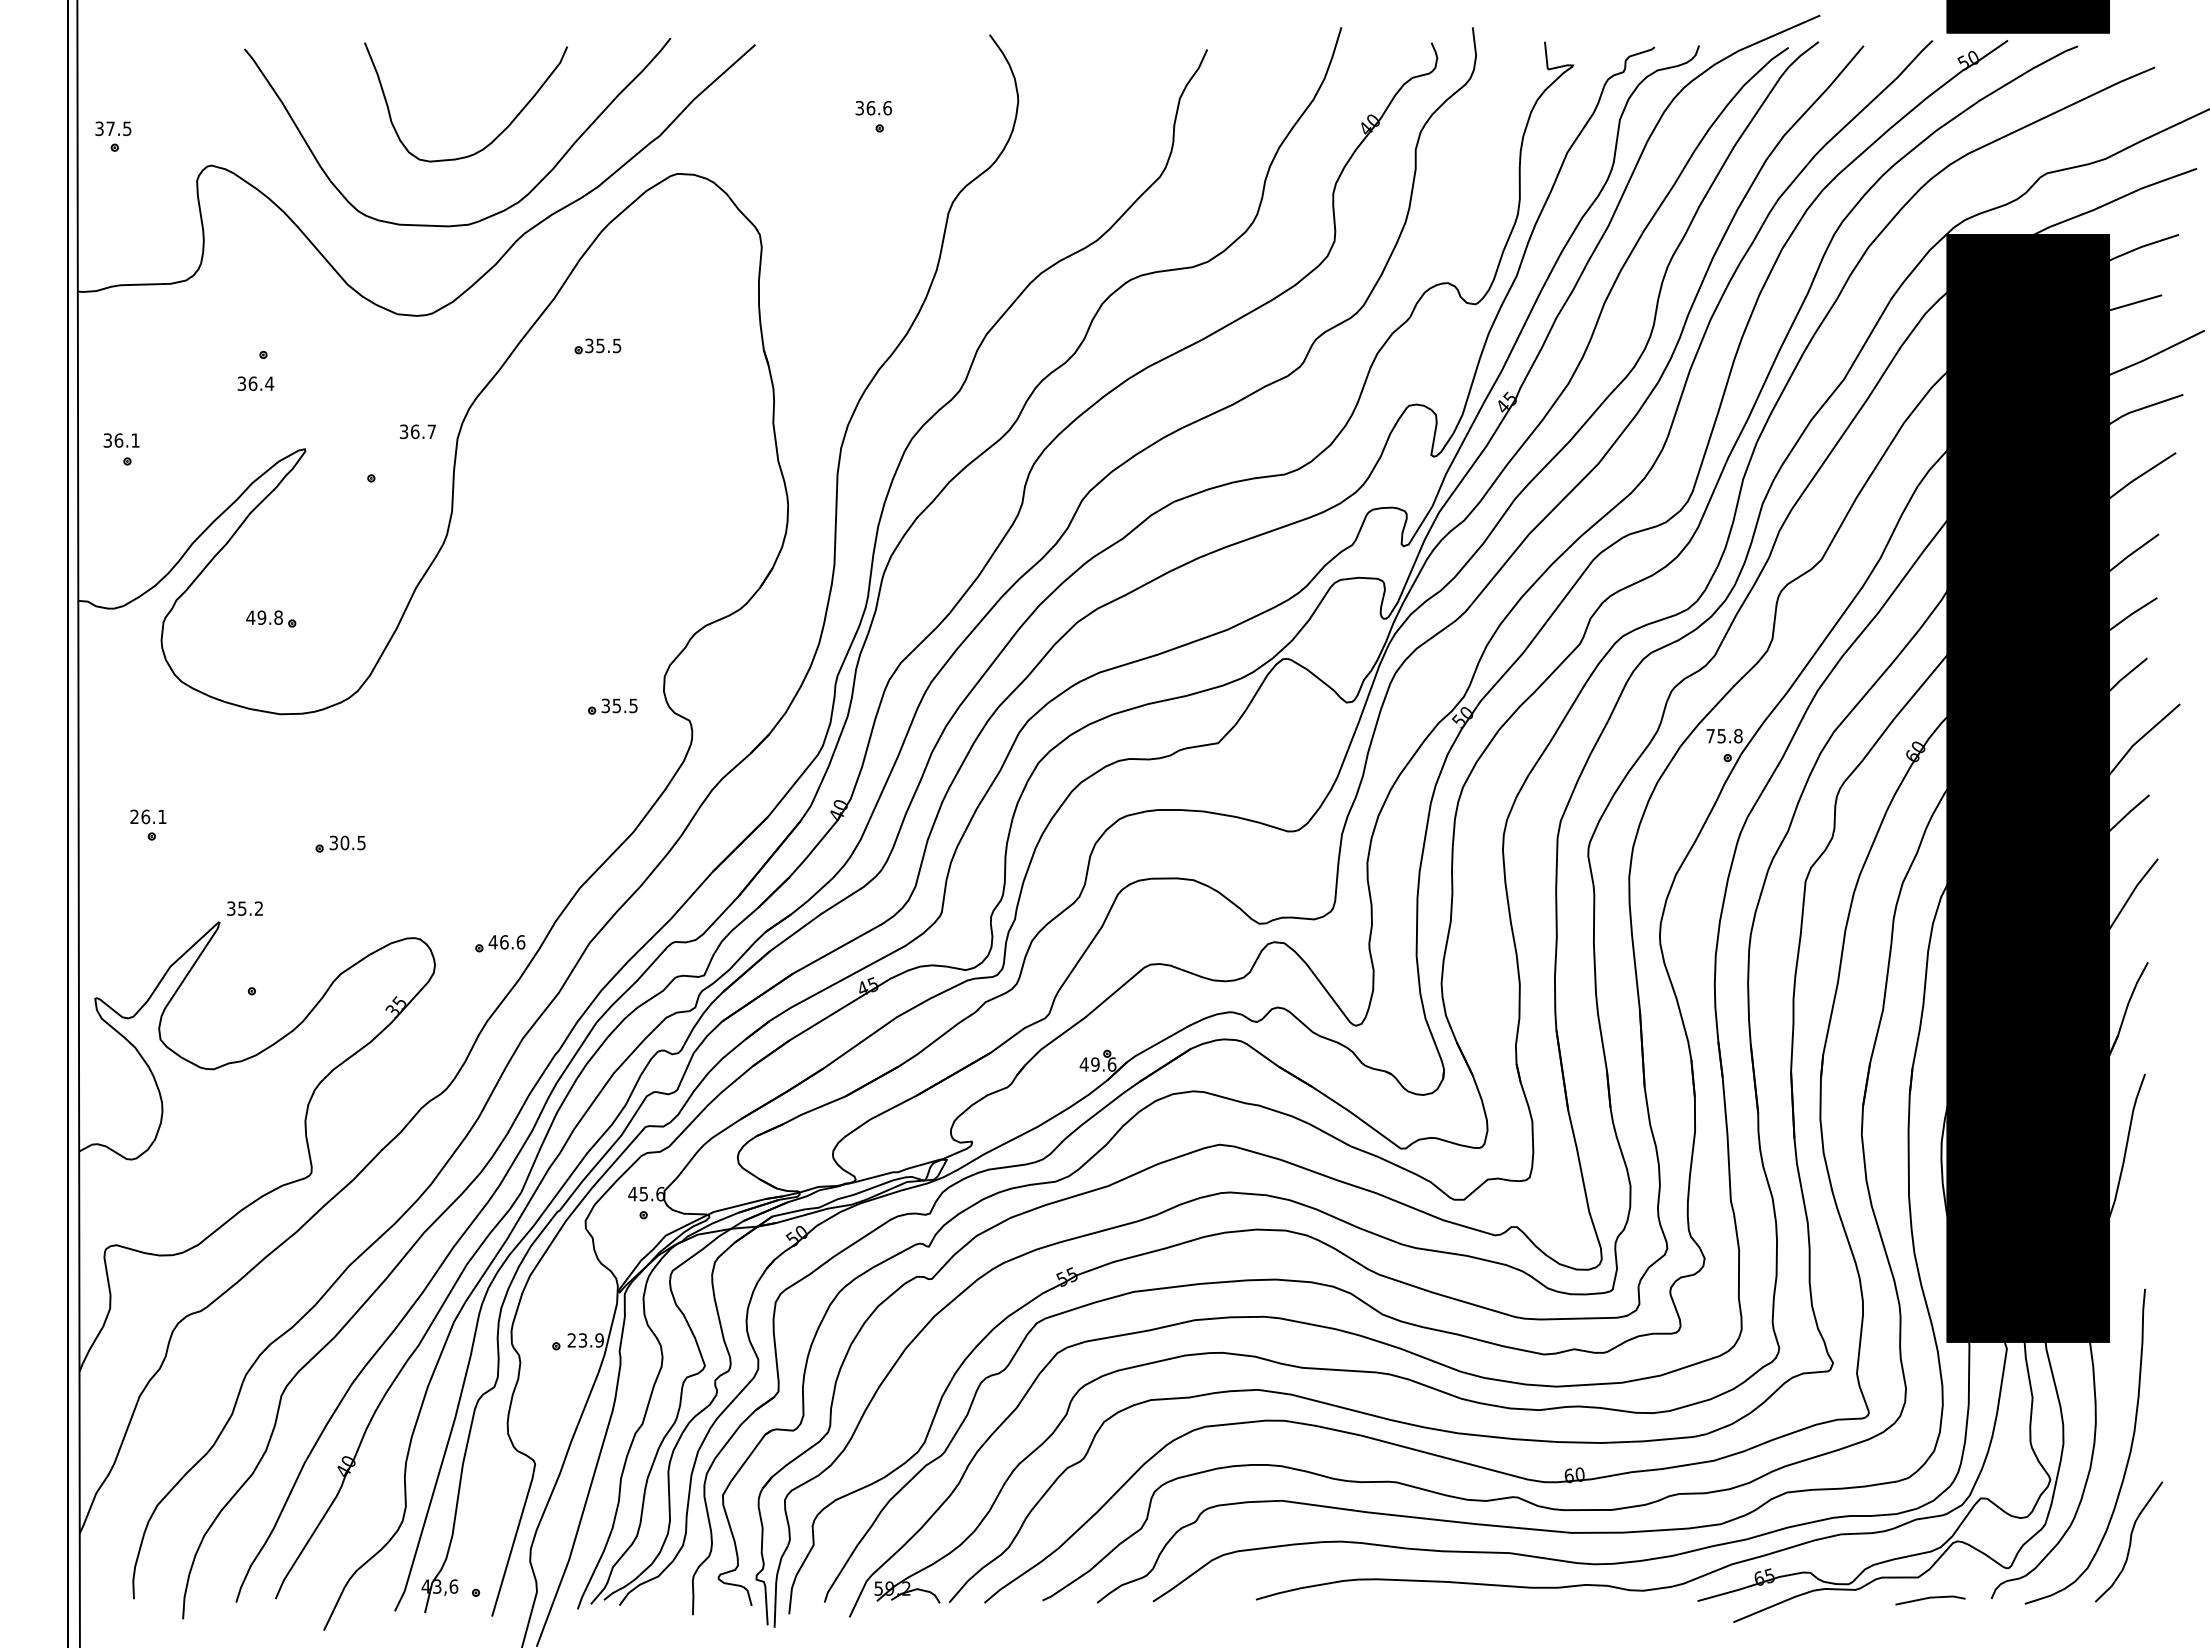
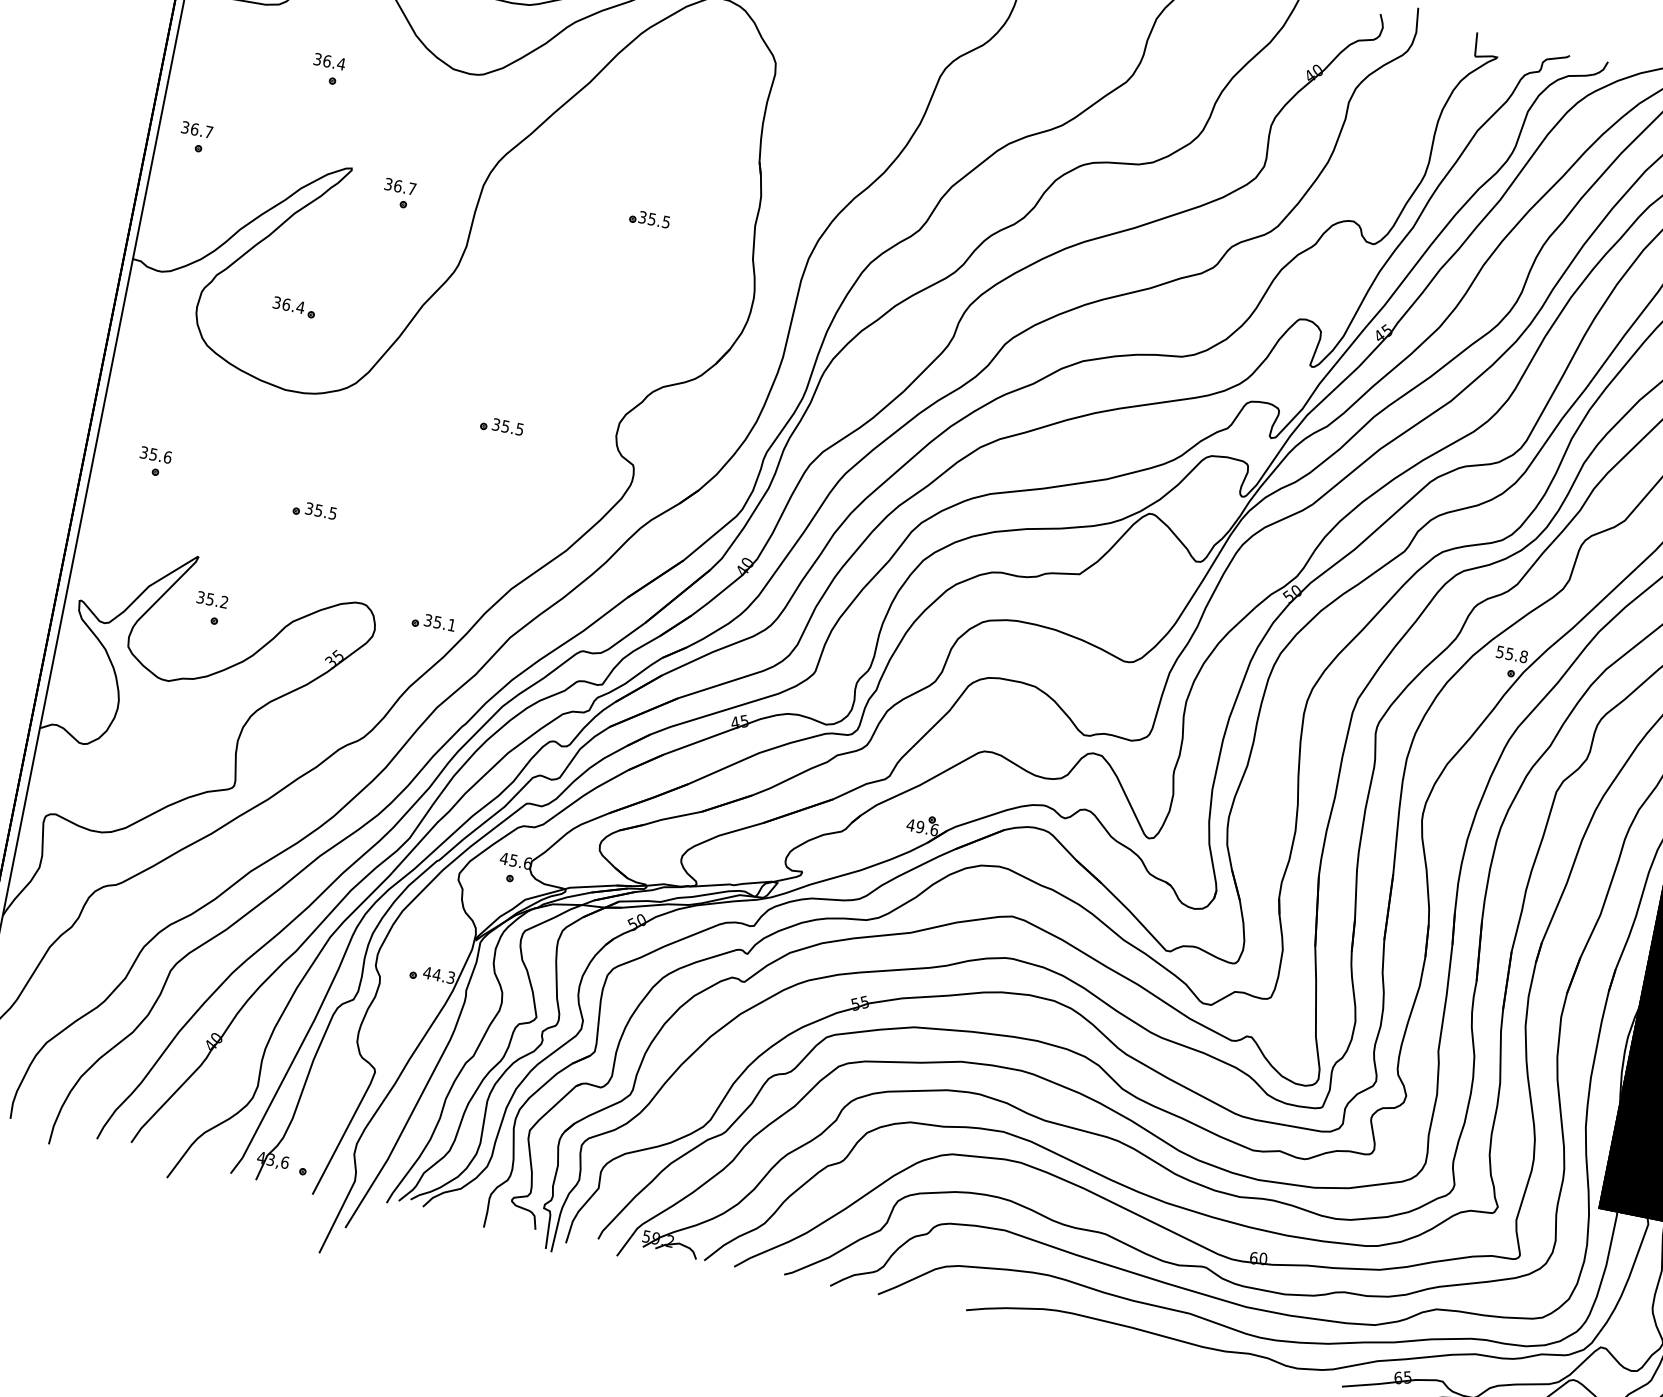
part: (597, 346) -> (649, 219), moved
text: (255, 383) -> (329, 61), moved
text: (417, 431) -> (400, 186), moved
text: (135, 440) -> (208, 132), 36.1 -> 36.7
text: (264, 617) -> (288, 304), 49.8 -> 36.4
part: (612, 706) -> (501, 426), moved
text: (1710, 736) -> (1500, 652), 75.8 -> 55.8
text: (148, 816) -> (156, 454), 26.1 -> 35.6
text: (344, 842) -> (318, 510), 30.5 -> 35.5
text: (244, 908) -> (212, 599), moved
text: (506, 942) -> (439, 622), 46.6 -> 35.1
text: (585, 1340) -> (439, 975), 23.9 -> 44.3

